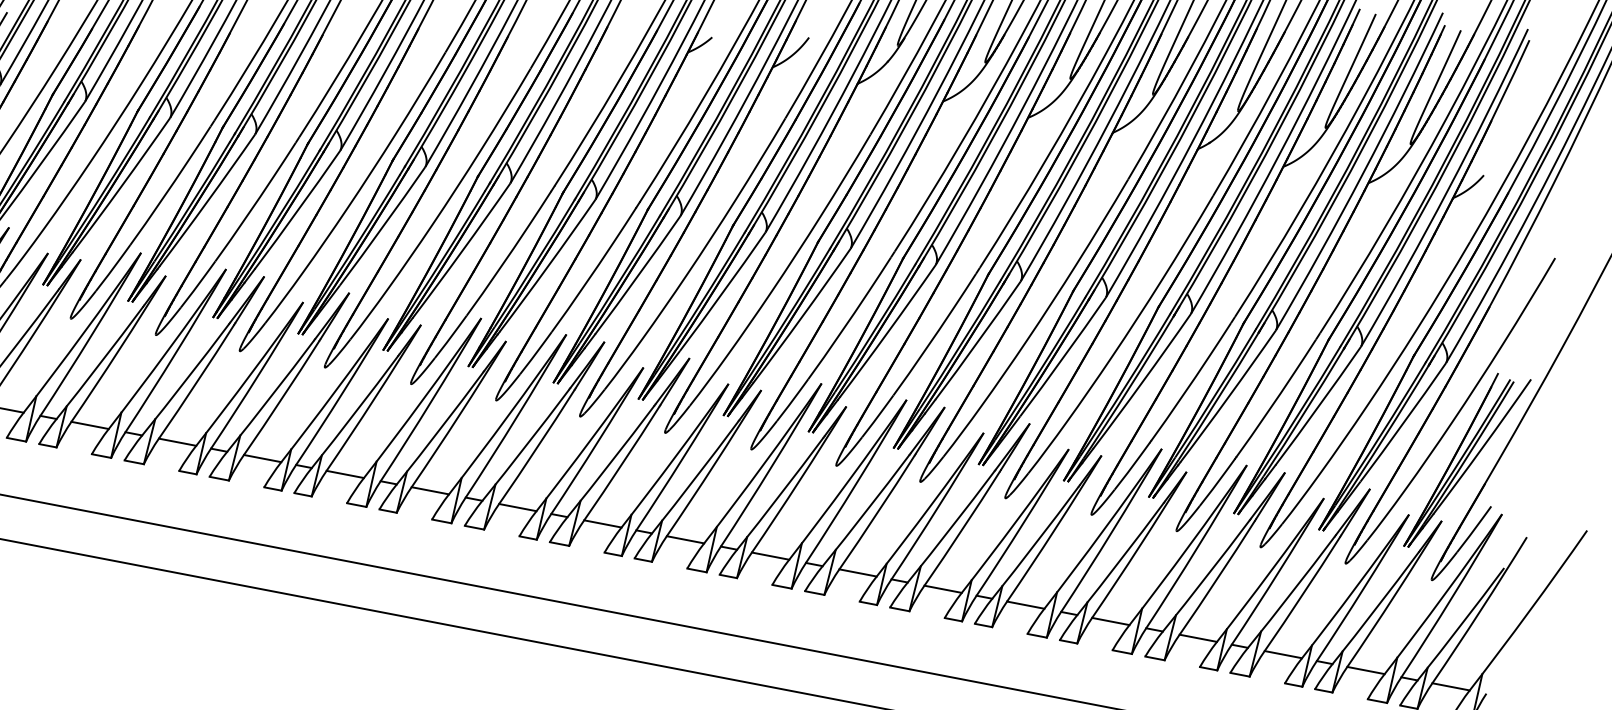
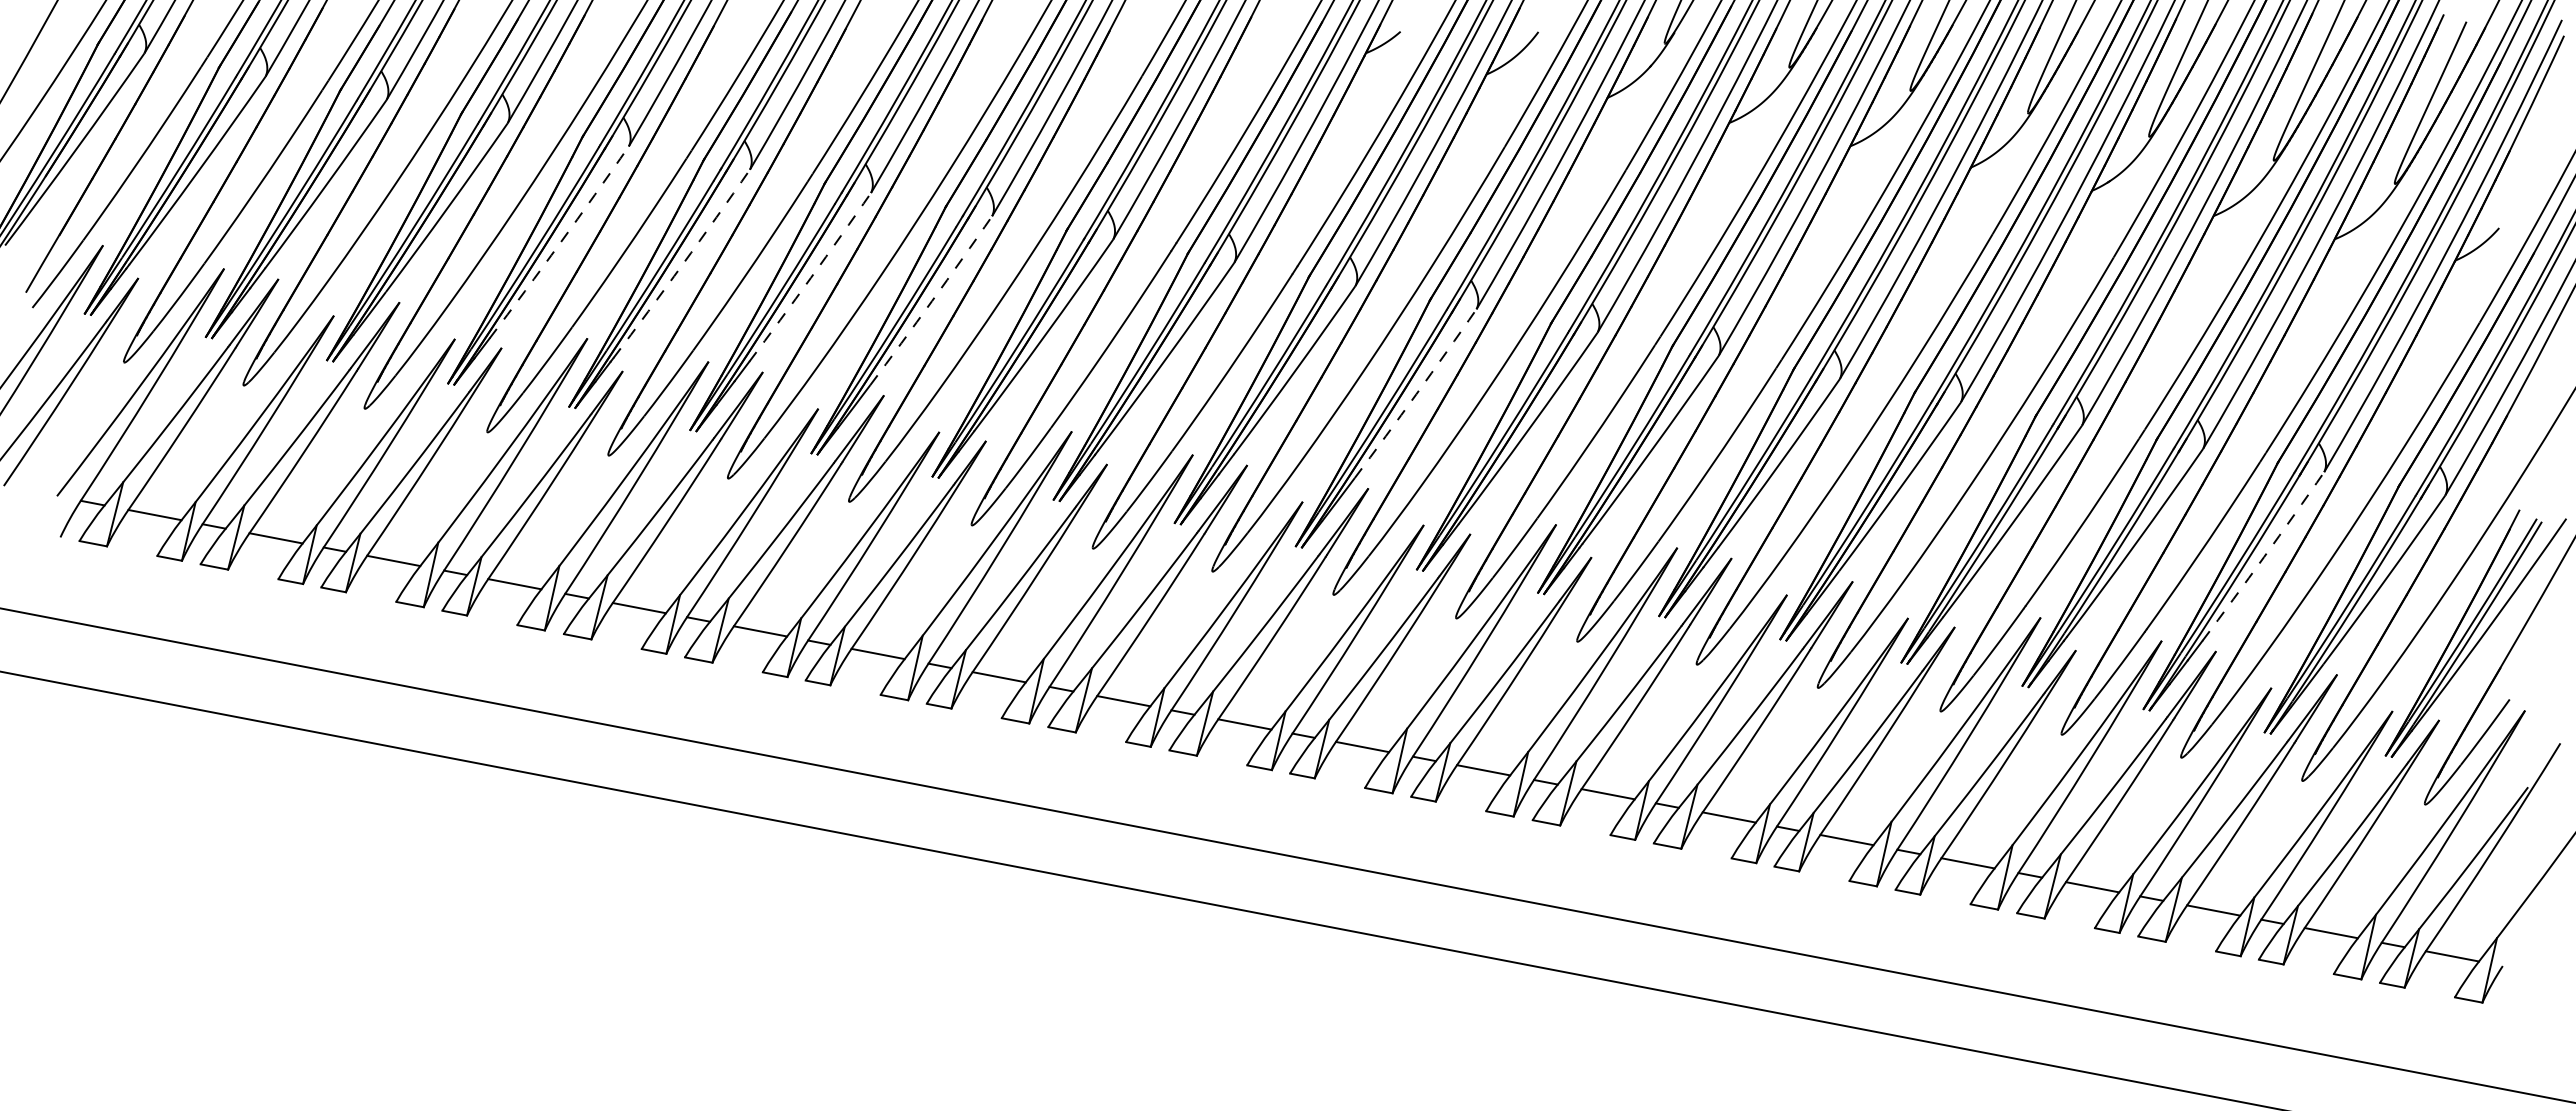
arc: (122, 186) -> (560, 243), solid -> dashed
arc: (207, 200) -> (682, 264), solid -> dashed
arc: (297, 210) -> (810, 277), solid -> dashed
arc: (383, 226) -> (932, 301), solid -> dashed
arc: (723, 292) -> (1416, 394), solid -> dashed
arc: (1319, 406) -> (2264, 557), solid -> dashed

